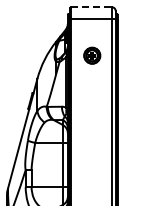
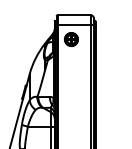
line: (92, 7) -> (74, 15), dashed -> solid
part: (92, 55) -> (71, 39), moved

